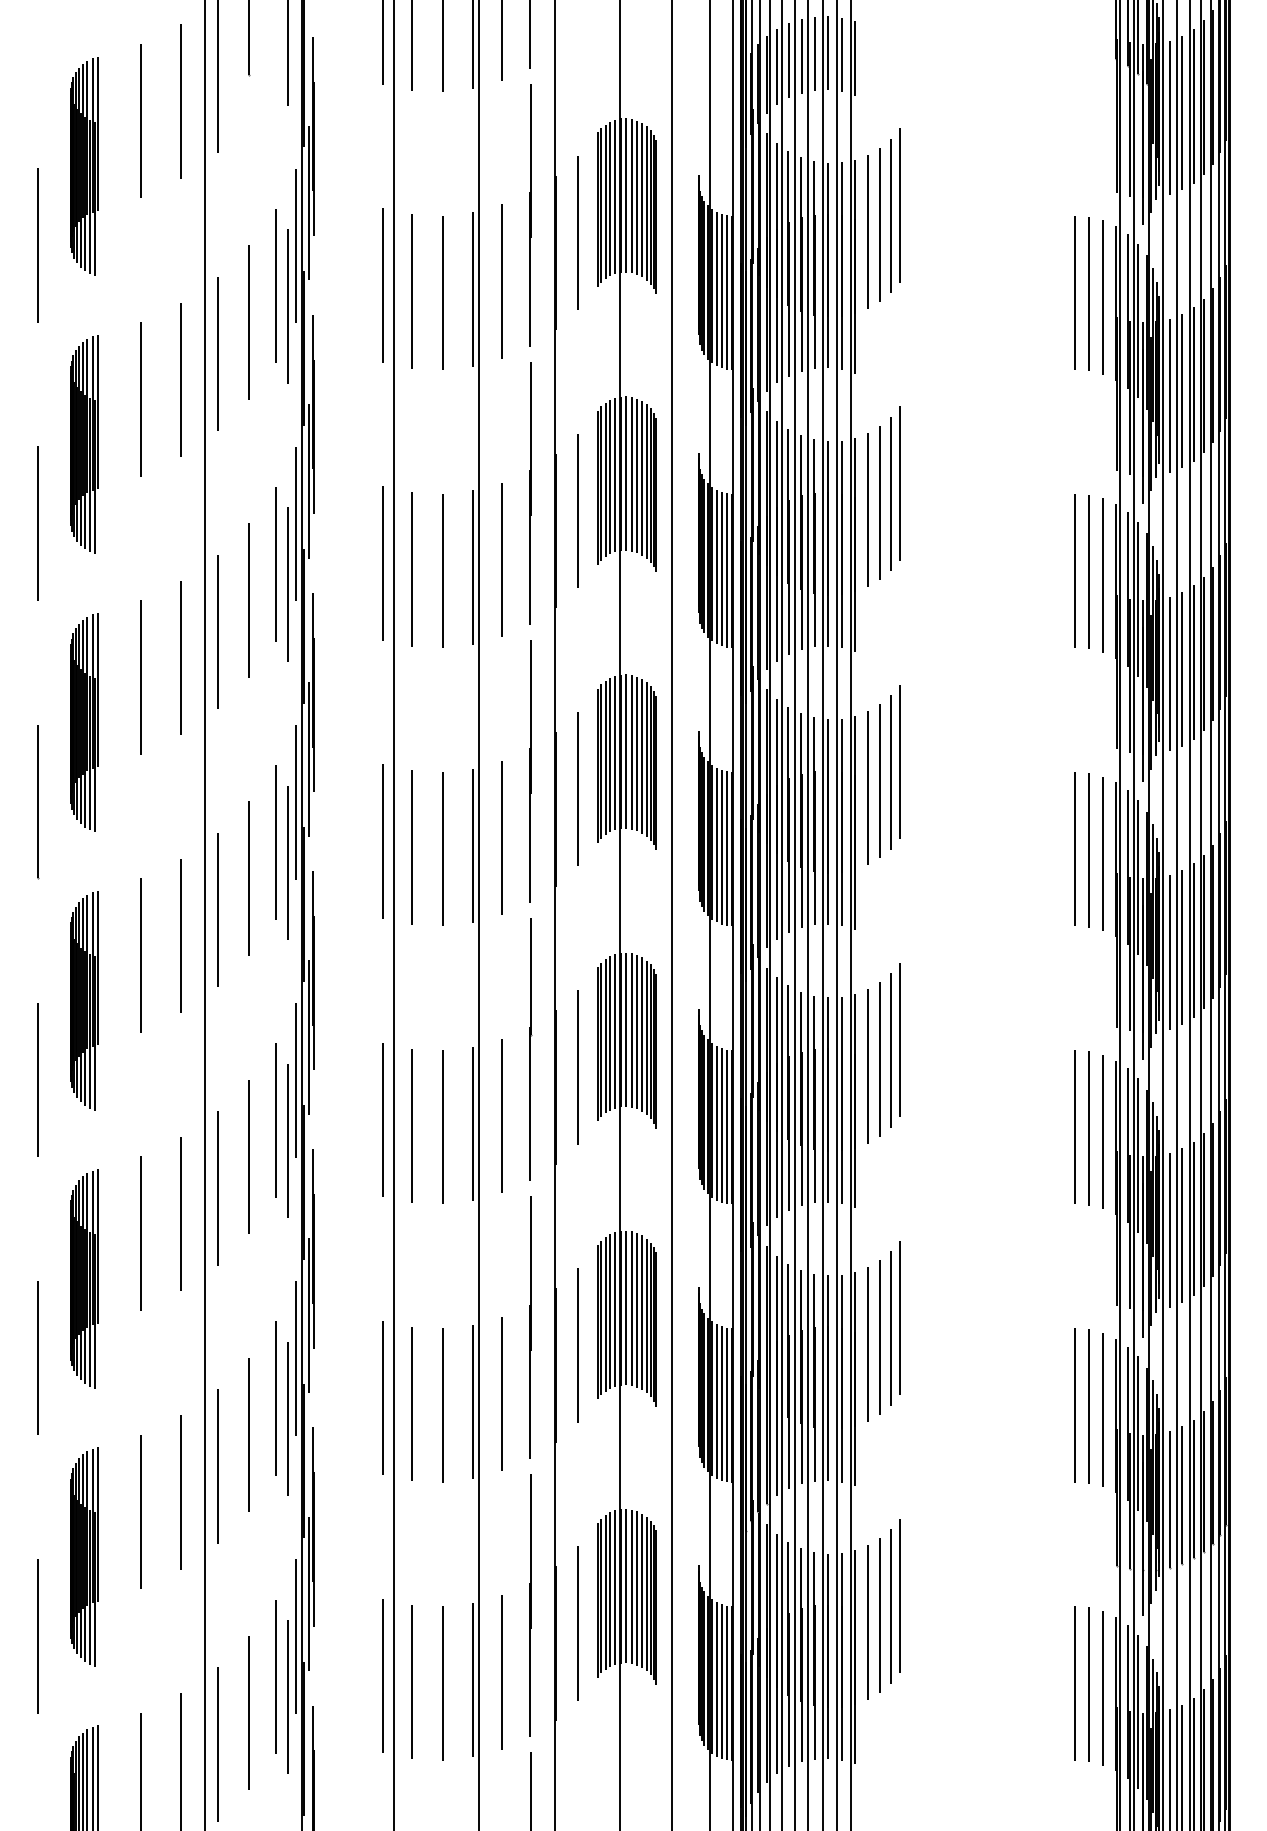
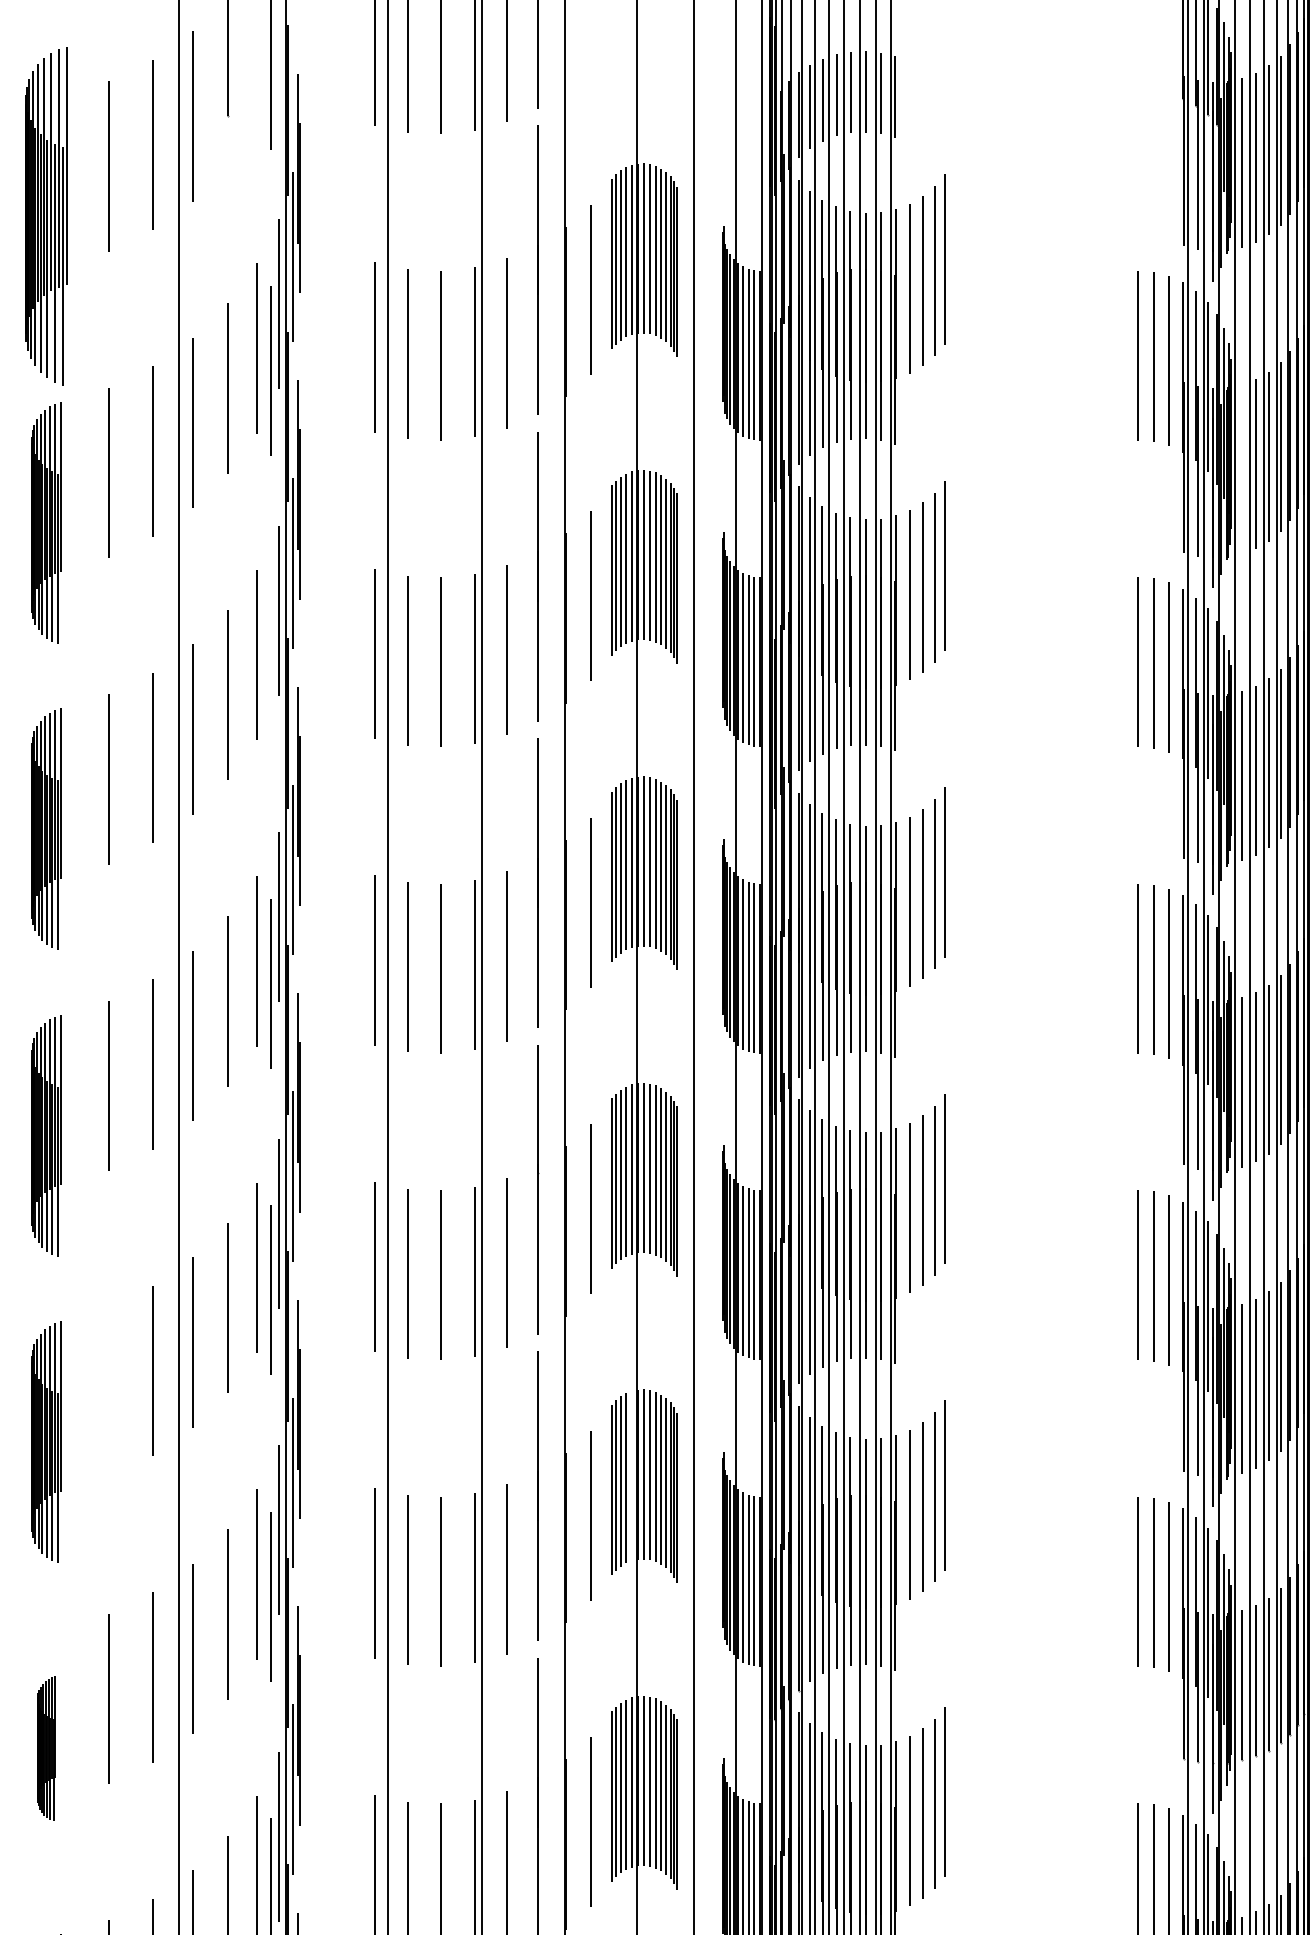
part: (84, 166) -> (46, 216), size x1.4
line: (1169, 395) -> (1242, 468), removed
line: (287, 584) -> (270, 677), removed
line: (140, 1233) -> (108, 1392), removed
line: (615, 1309) -> (631, 1476), removed
part: (84, 1556) -> (46, 1748), size x0.6

